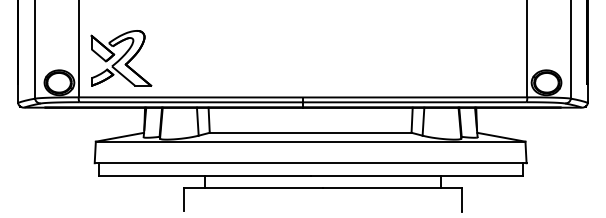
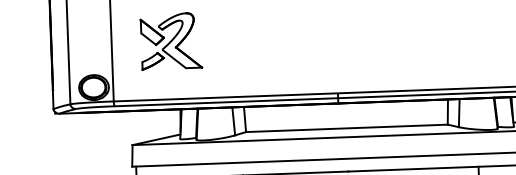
part: (121, 58) -> (171, 41), moved

